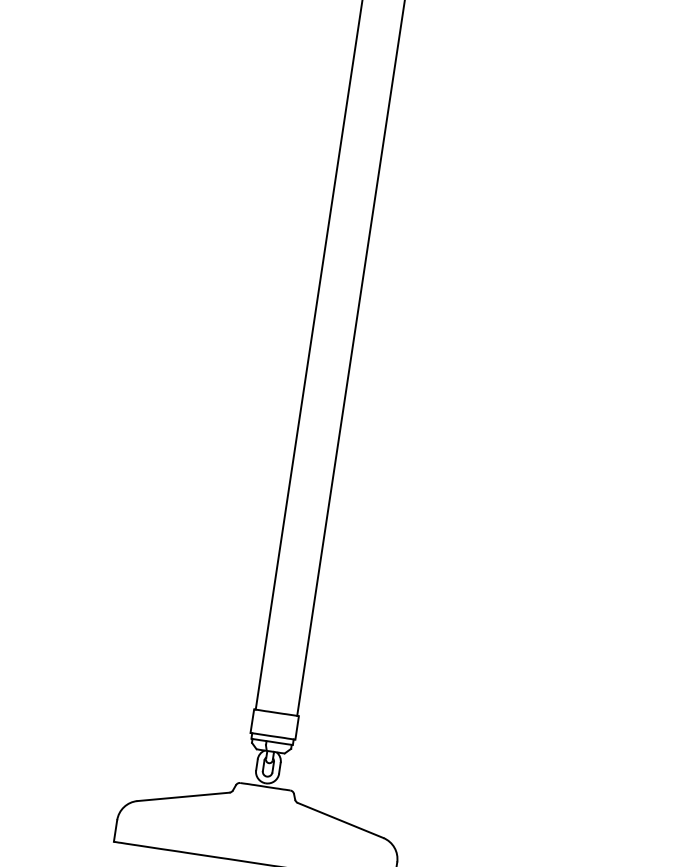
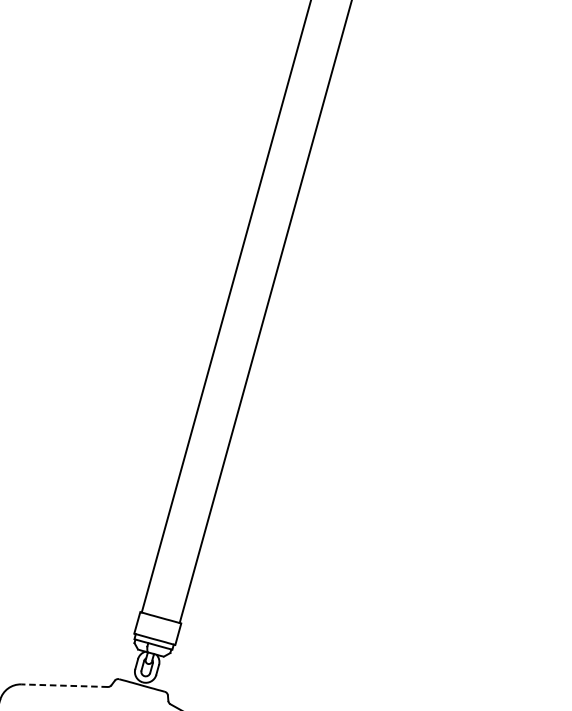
line: (183, 796) -> (64, 685), solid -> dashed

